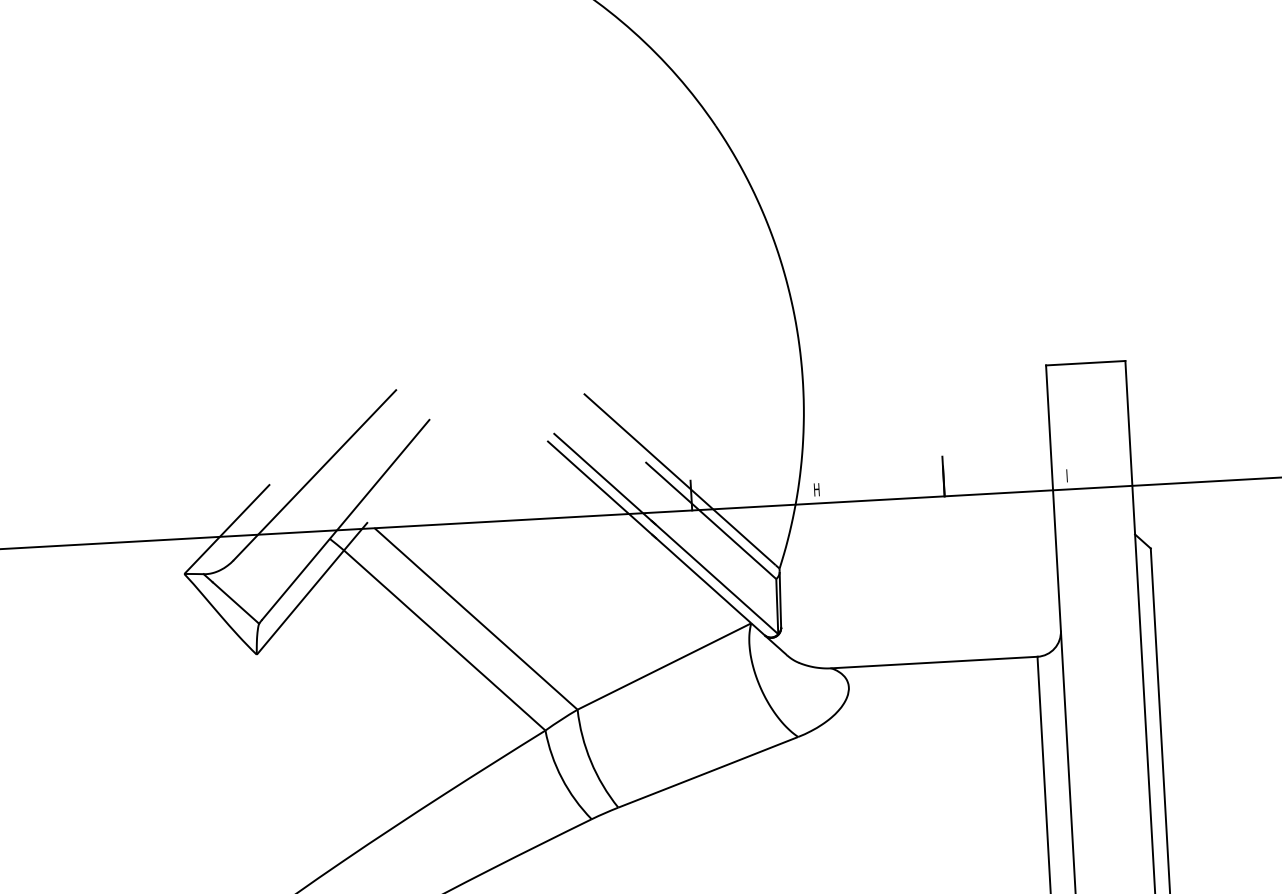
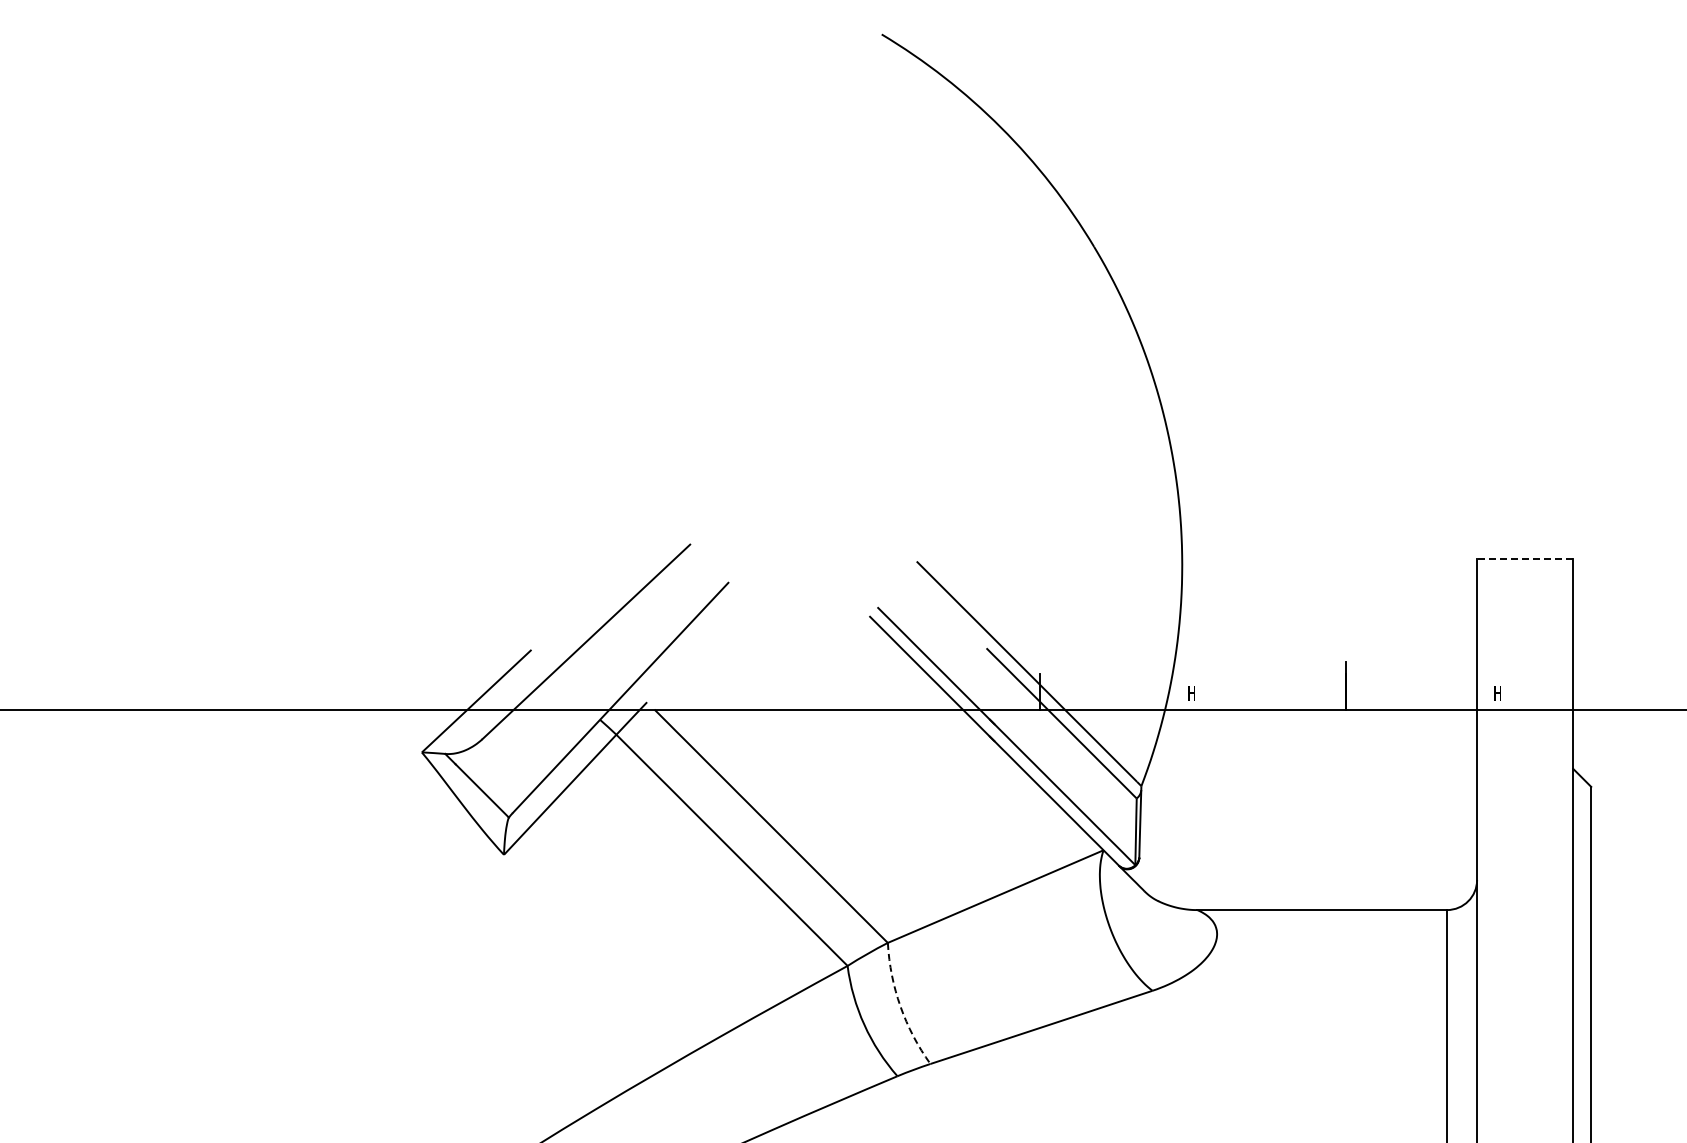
line: (1085, 363) -> (1524, 558), solid -> dashed
text: (1069, 475) -> (1498, 693), I -> H
arc: (590, 761) -> (900, 1006), solid -> dashed

